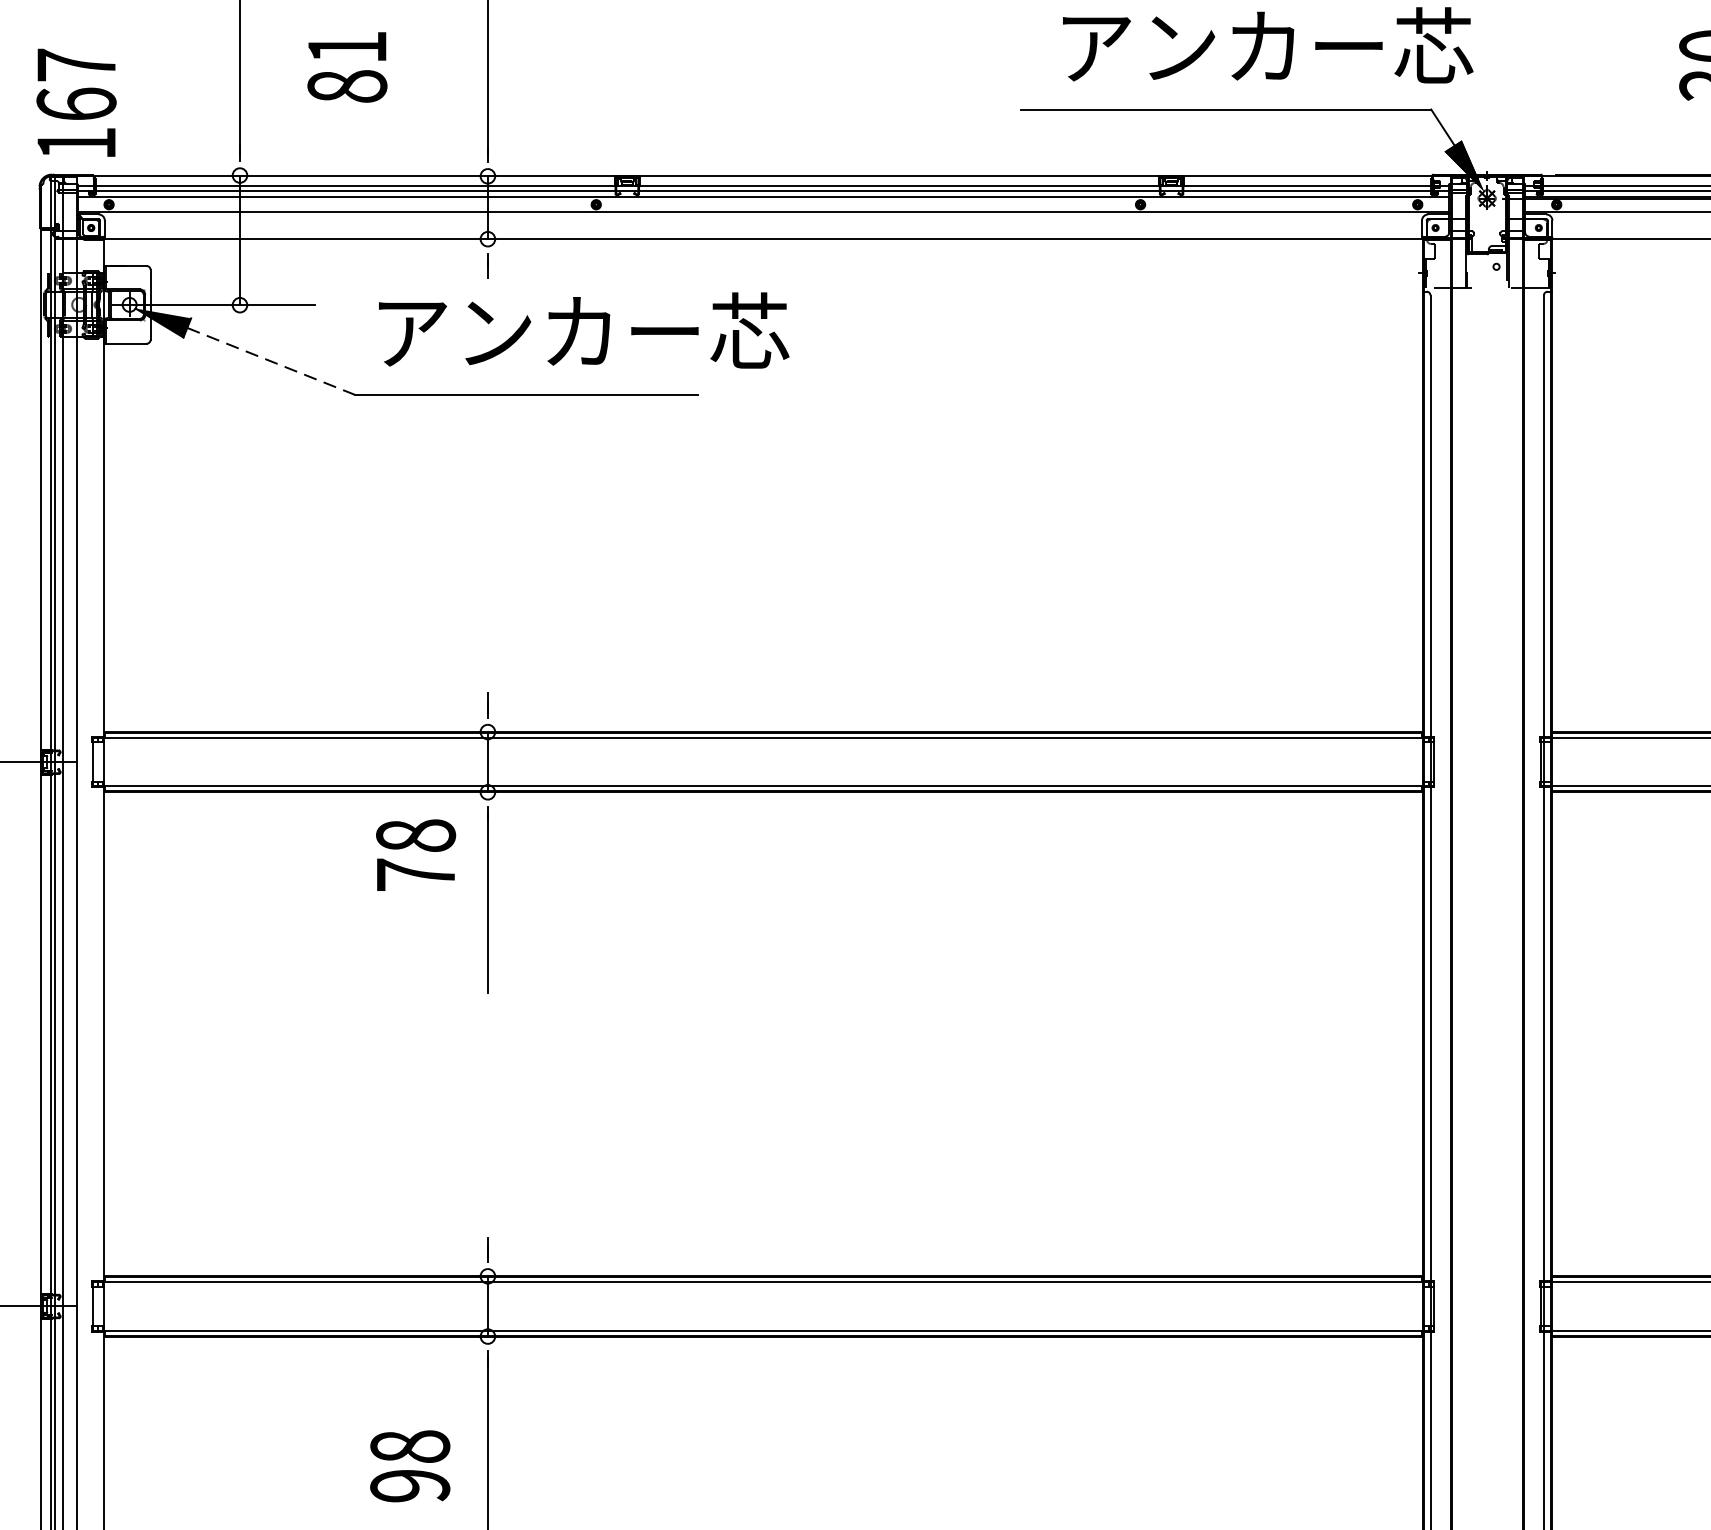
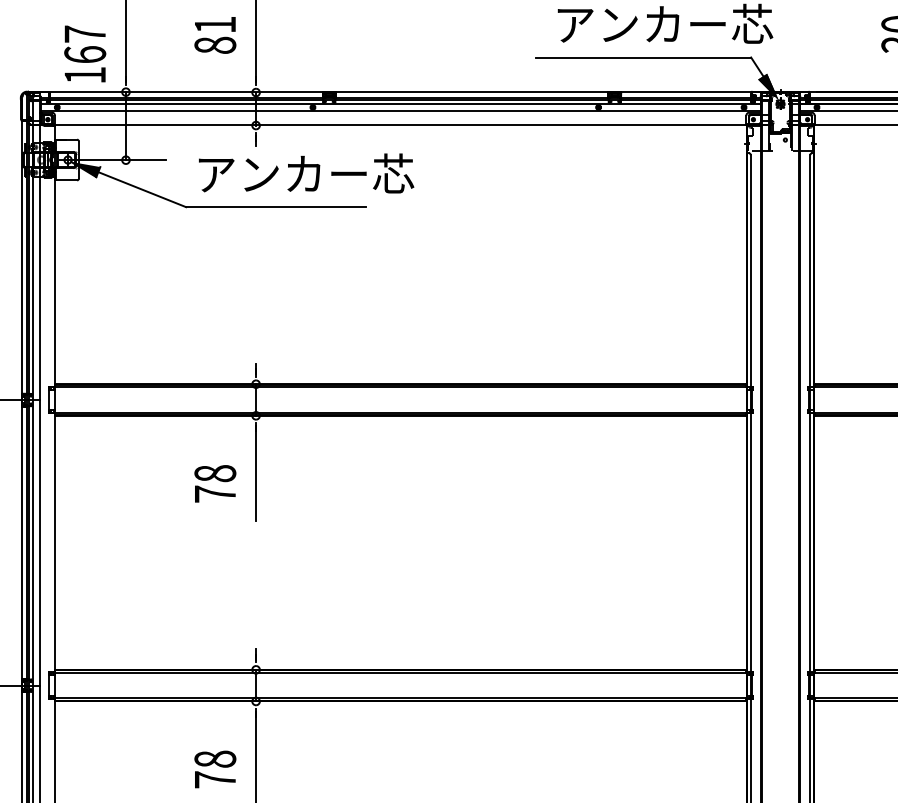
text: (347, 67) -> (215, 35), moved
text: (77, 101) -> (85, 53), moved
line: (271, 361) -> (142, 189), dashed -> solid
text: (416, 854) -> (215, 483), moved
text: (410, 1485) -> (215, 779), 98 -> 78

